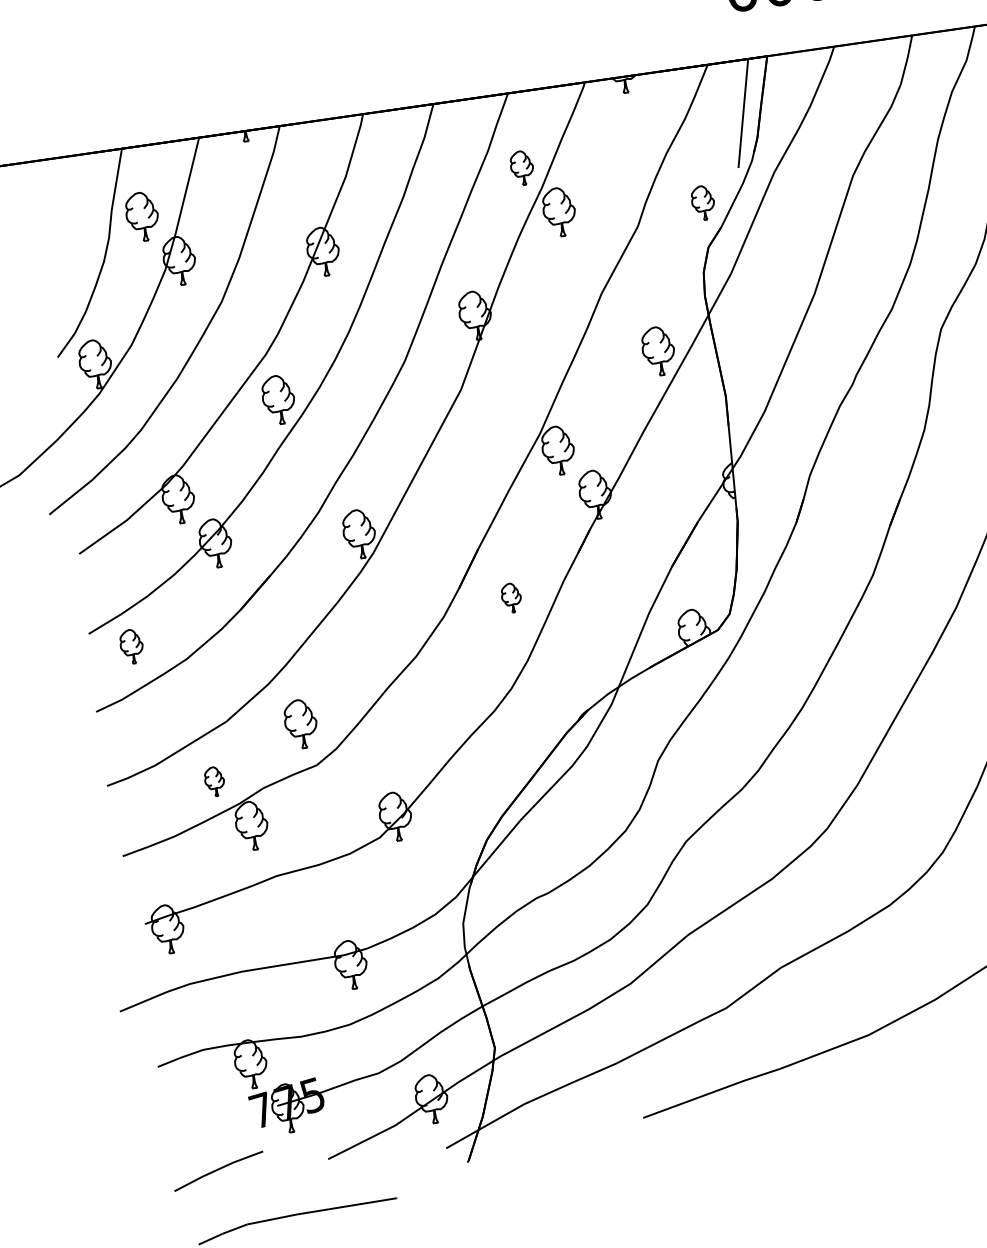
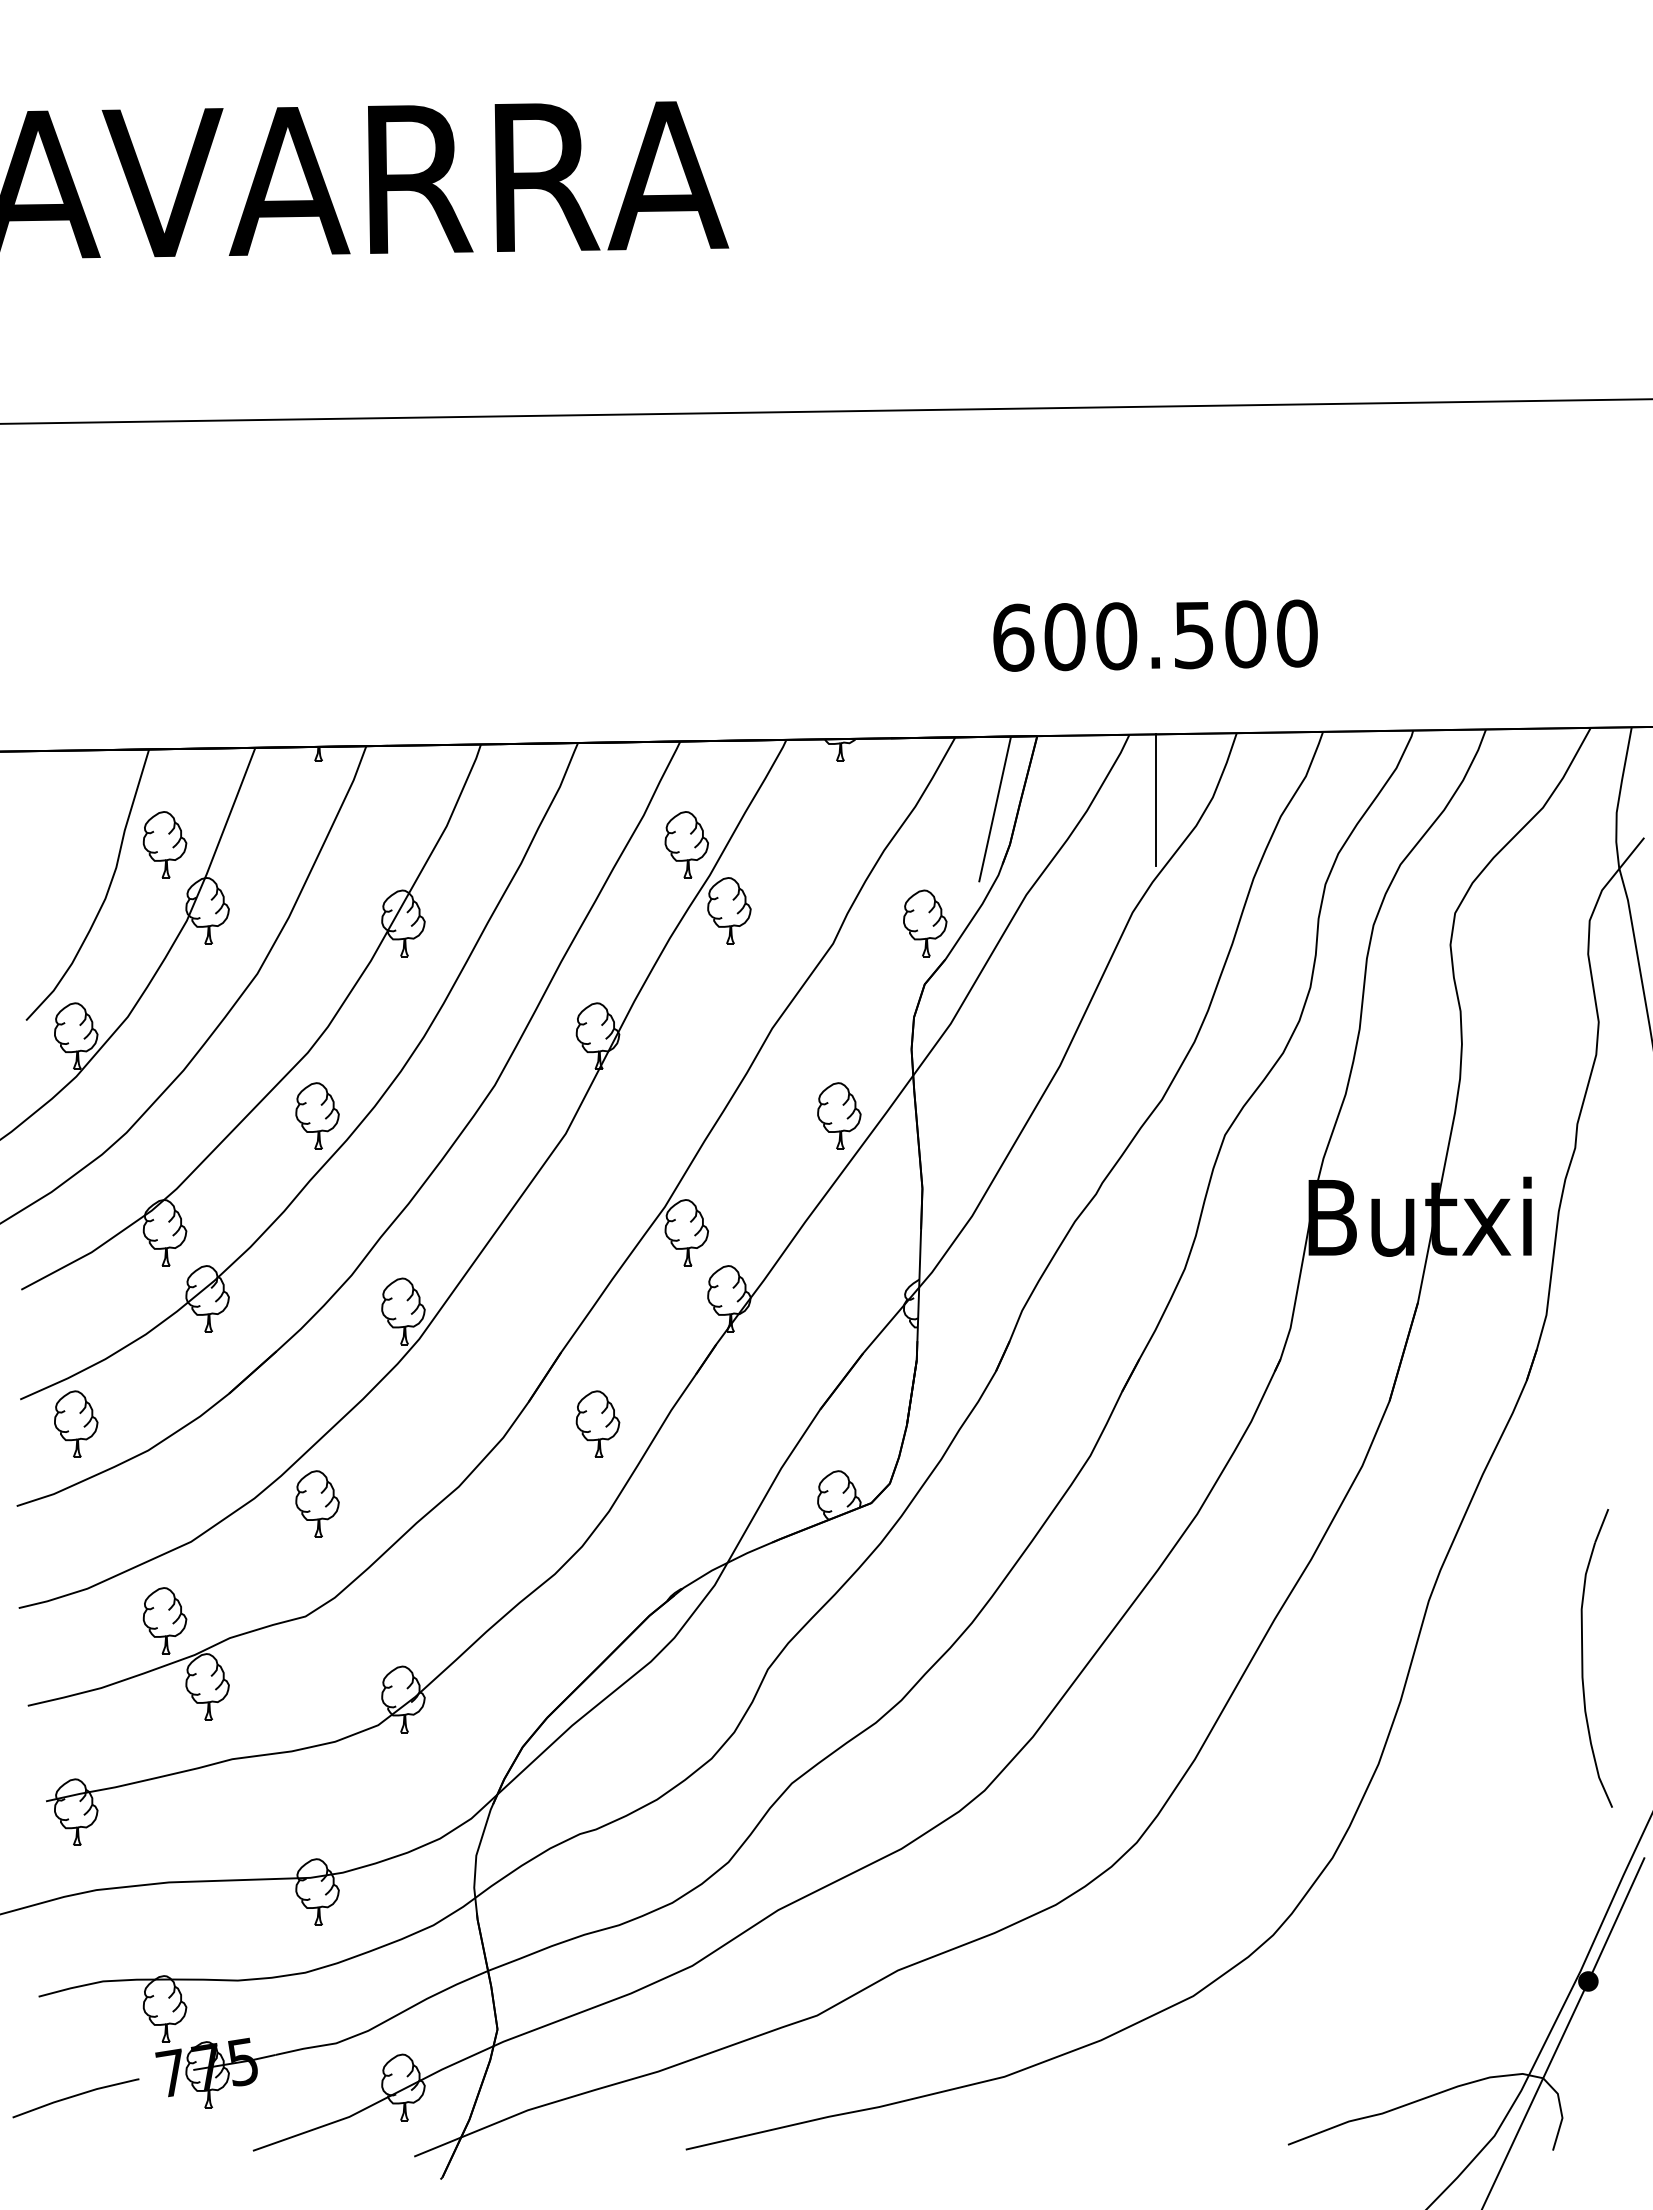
line: (859, 91) -> (1155, 799), added
part: (521, 167) -> (686, 844), size x1.43
part: (703, 203) -> (925, 923), size x1.43
part: (511, 597) -> (597, 1423), size x1.67
part: (131, 646) -> (76, 1423), size x1.43
part: (300, 723) -> (317, 1503), moved
part: (214, 781) -> (164, 1620), size x1.67
line: (218, 1170) -> (75, 2096), moved

